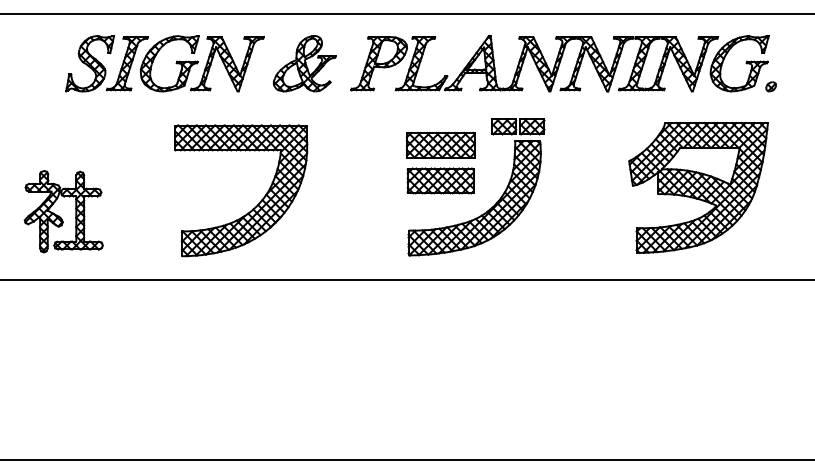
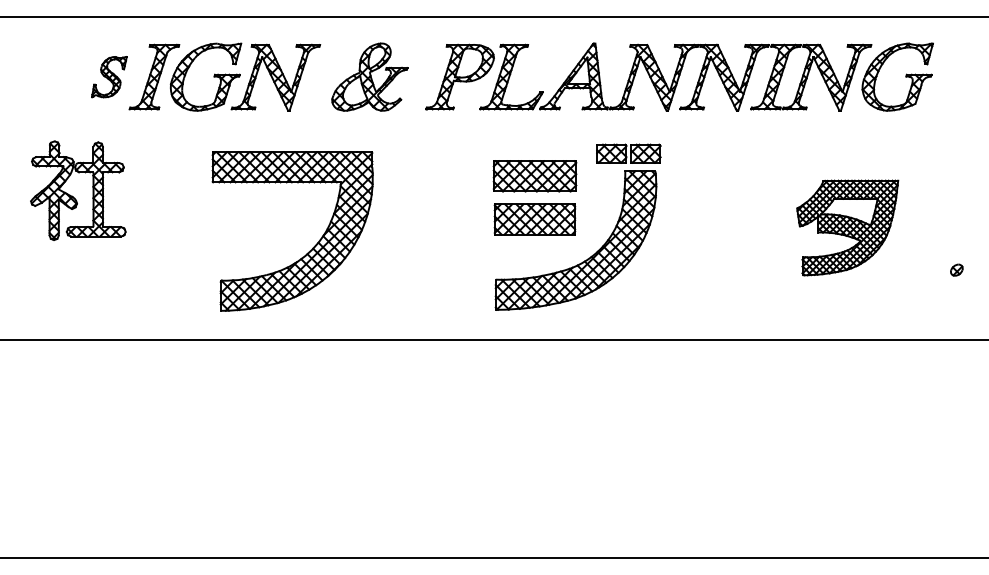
part: (90, 63) -> (109, 76), size x0.6
part: (770, 86) -> (956, 269), moved
part: (698, 187) -> (847, 227), size x0.6
part: (58, 215) -> (72, 195), moved

